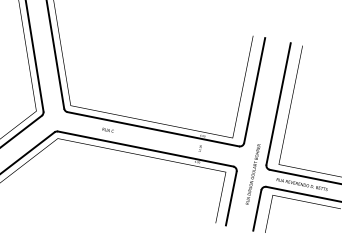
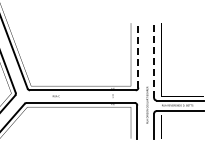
line: (255, 89) -> (138, 54), solid -> dashed
line: (279, 104) -> (154, 60), solid -> dashed

